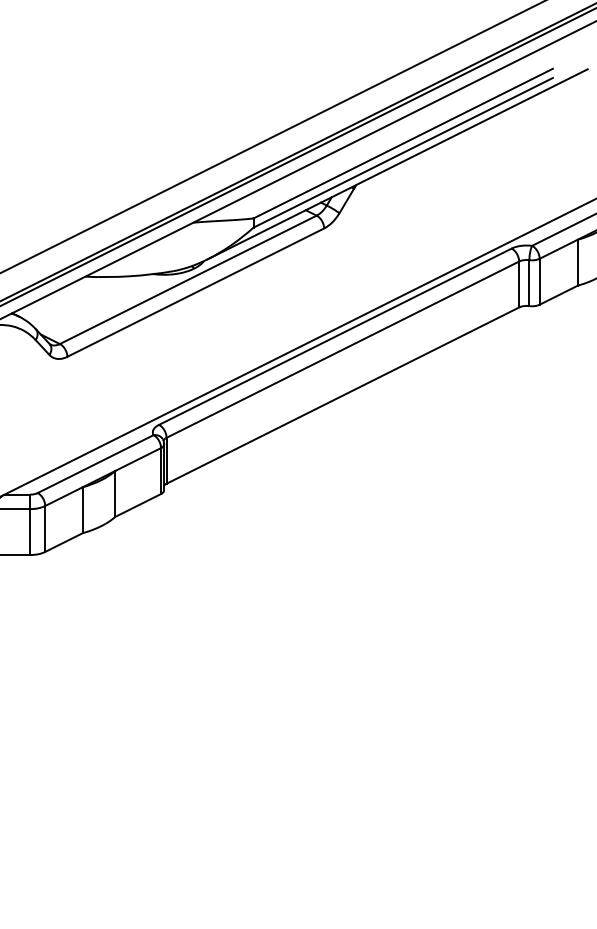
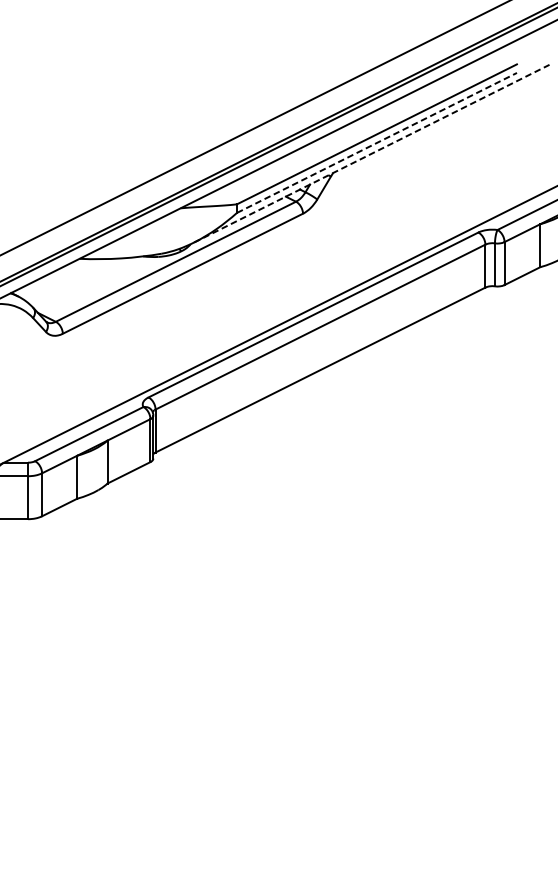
line: (403, 152) -> (377, 142), solid -> dashed
line: (398, 164) -> (372, 153), solid -> dashed

